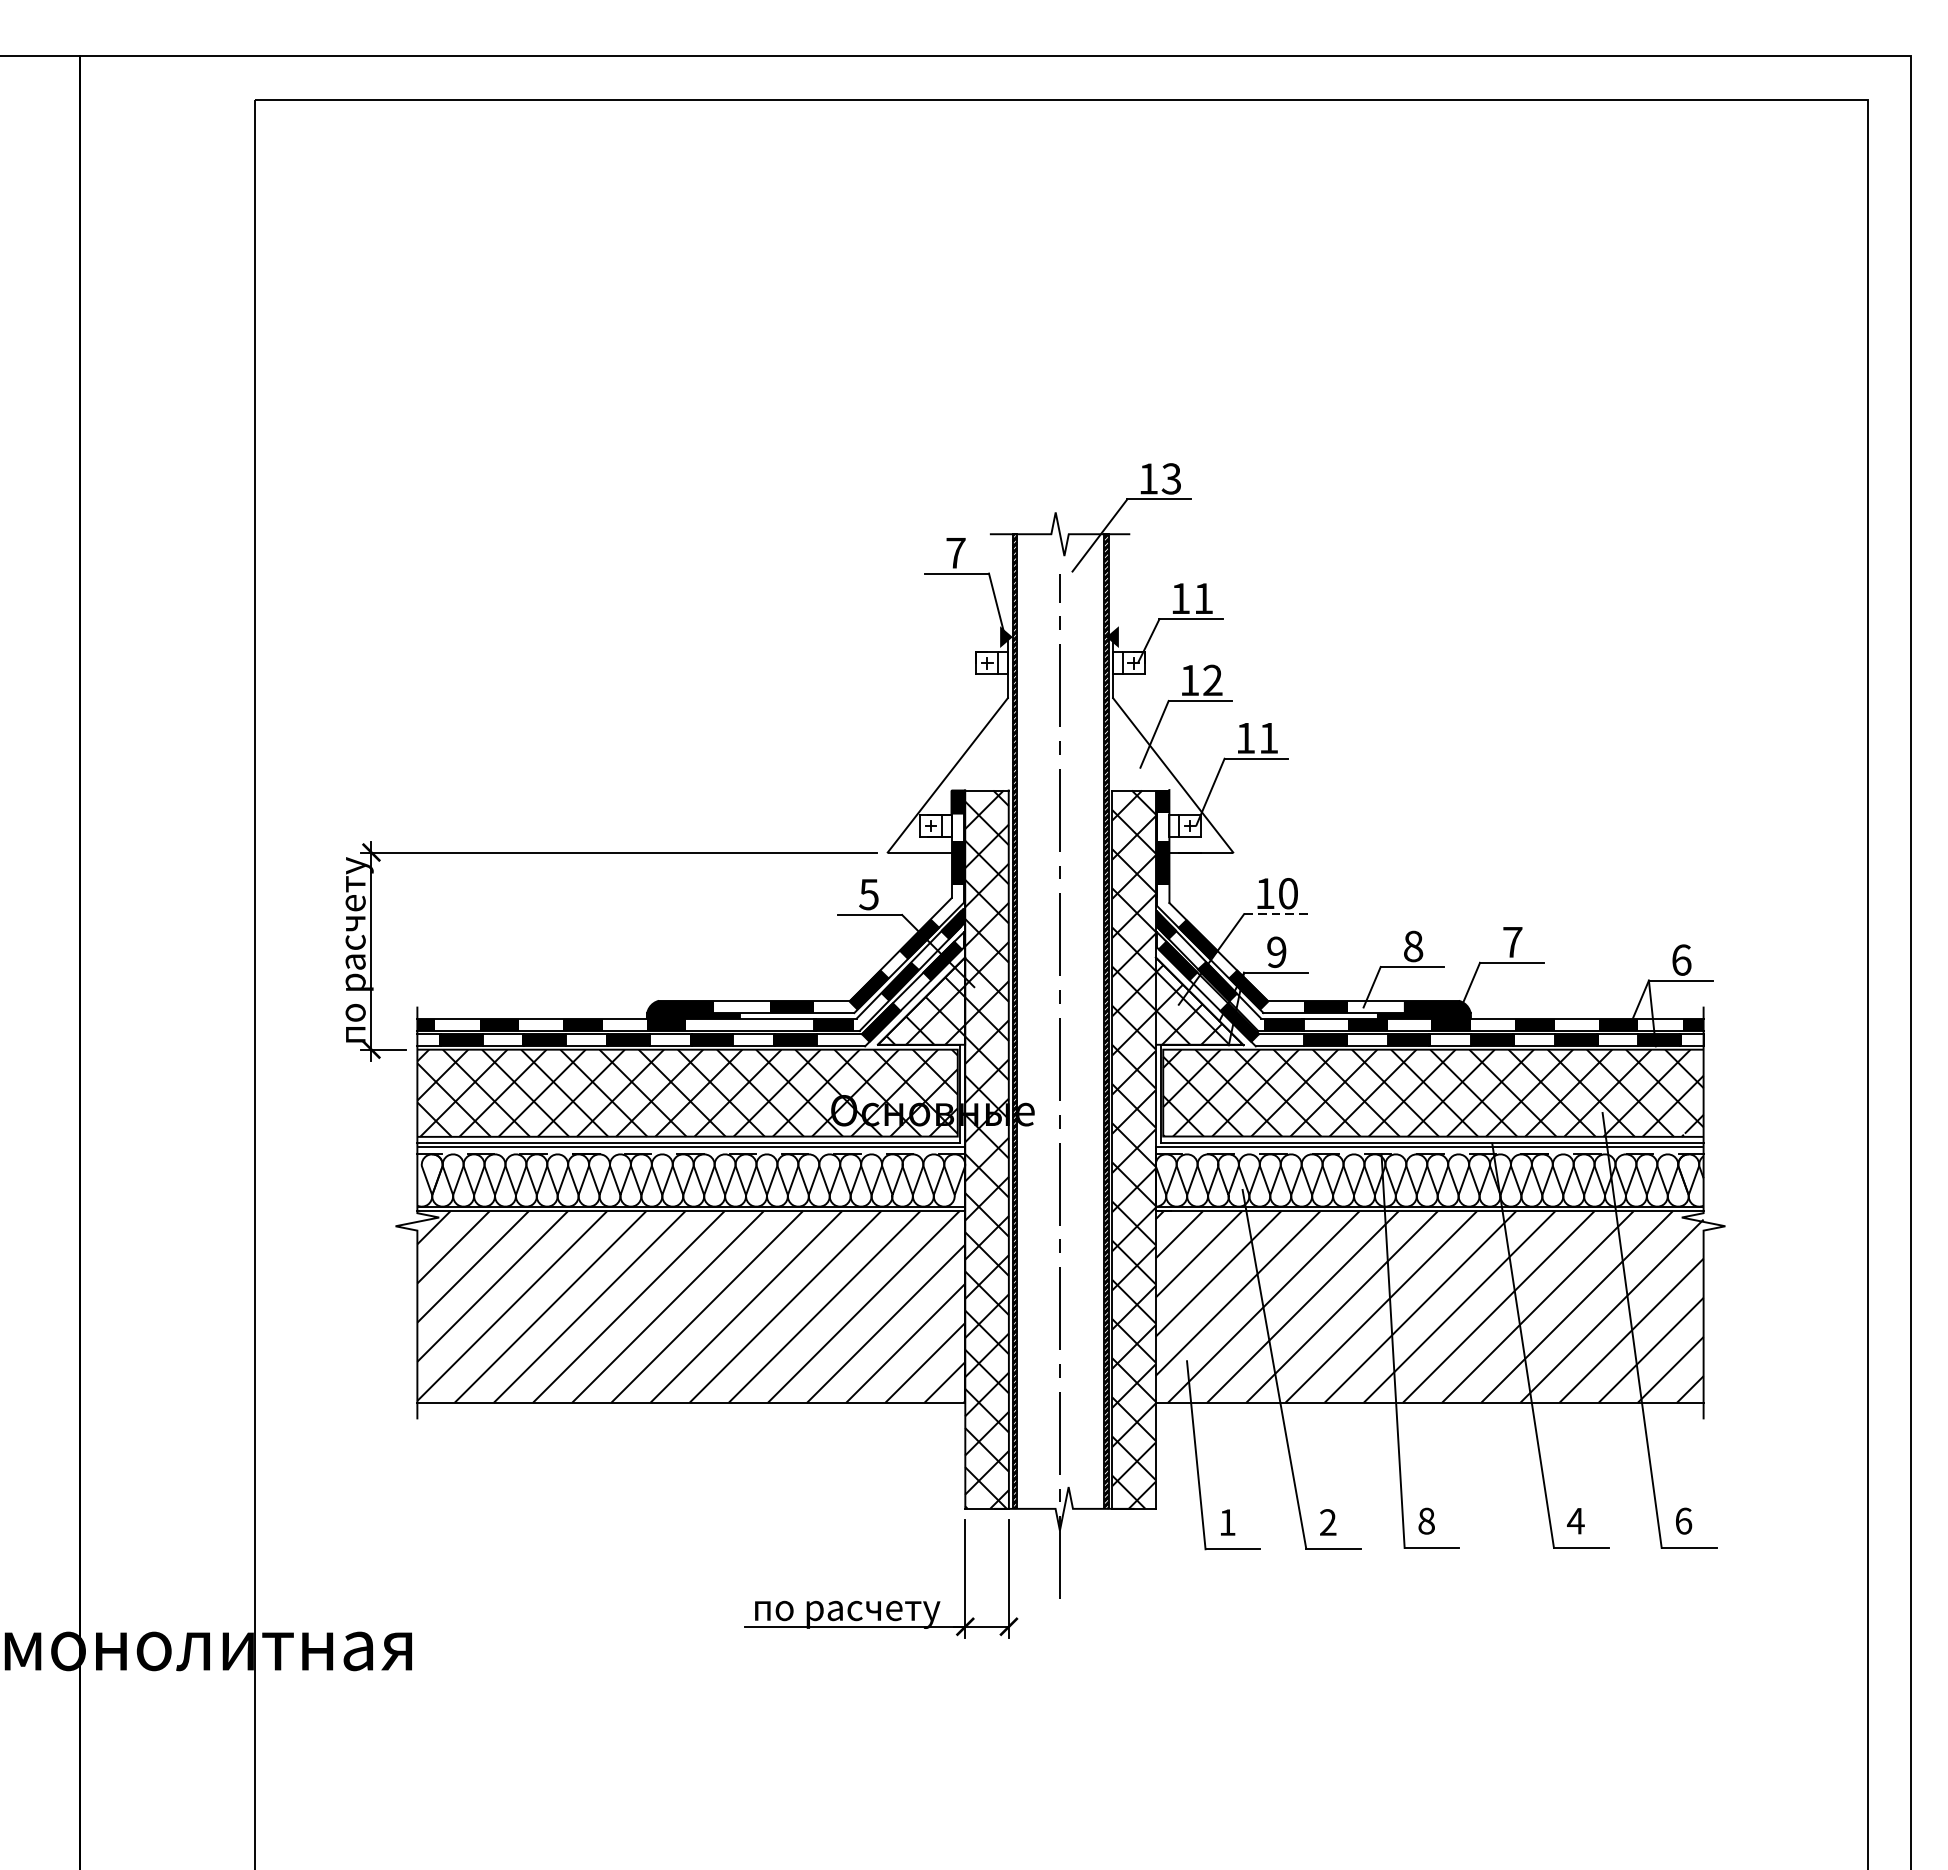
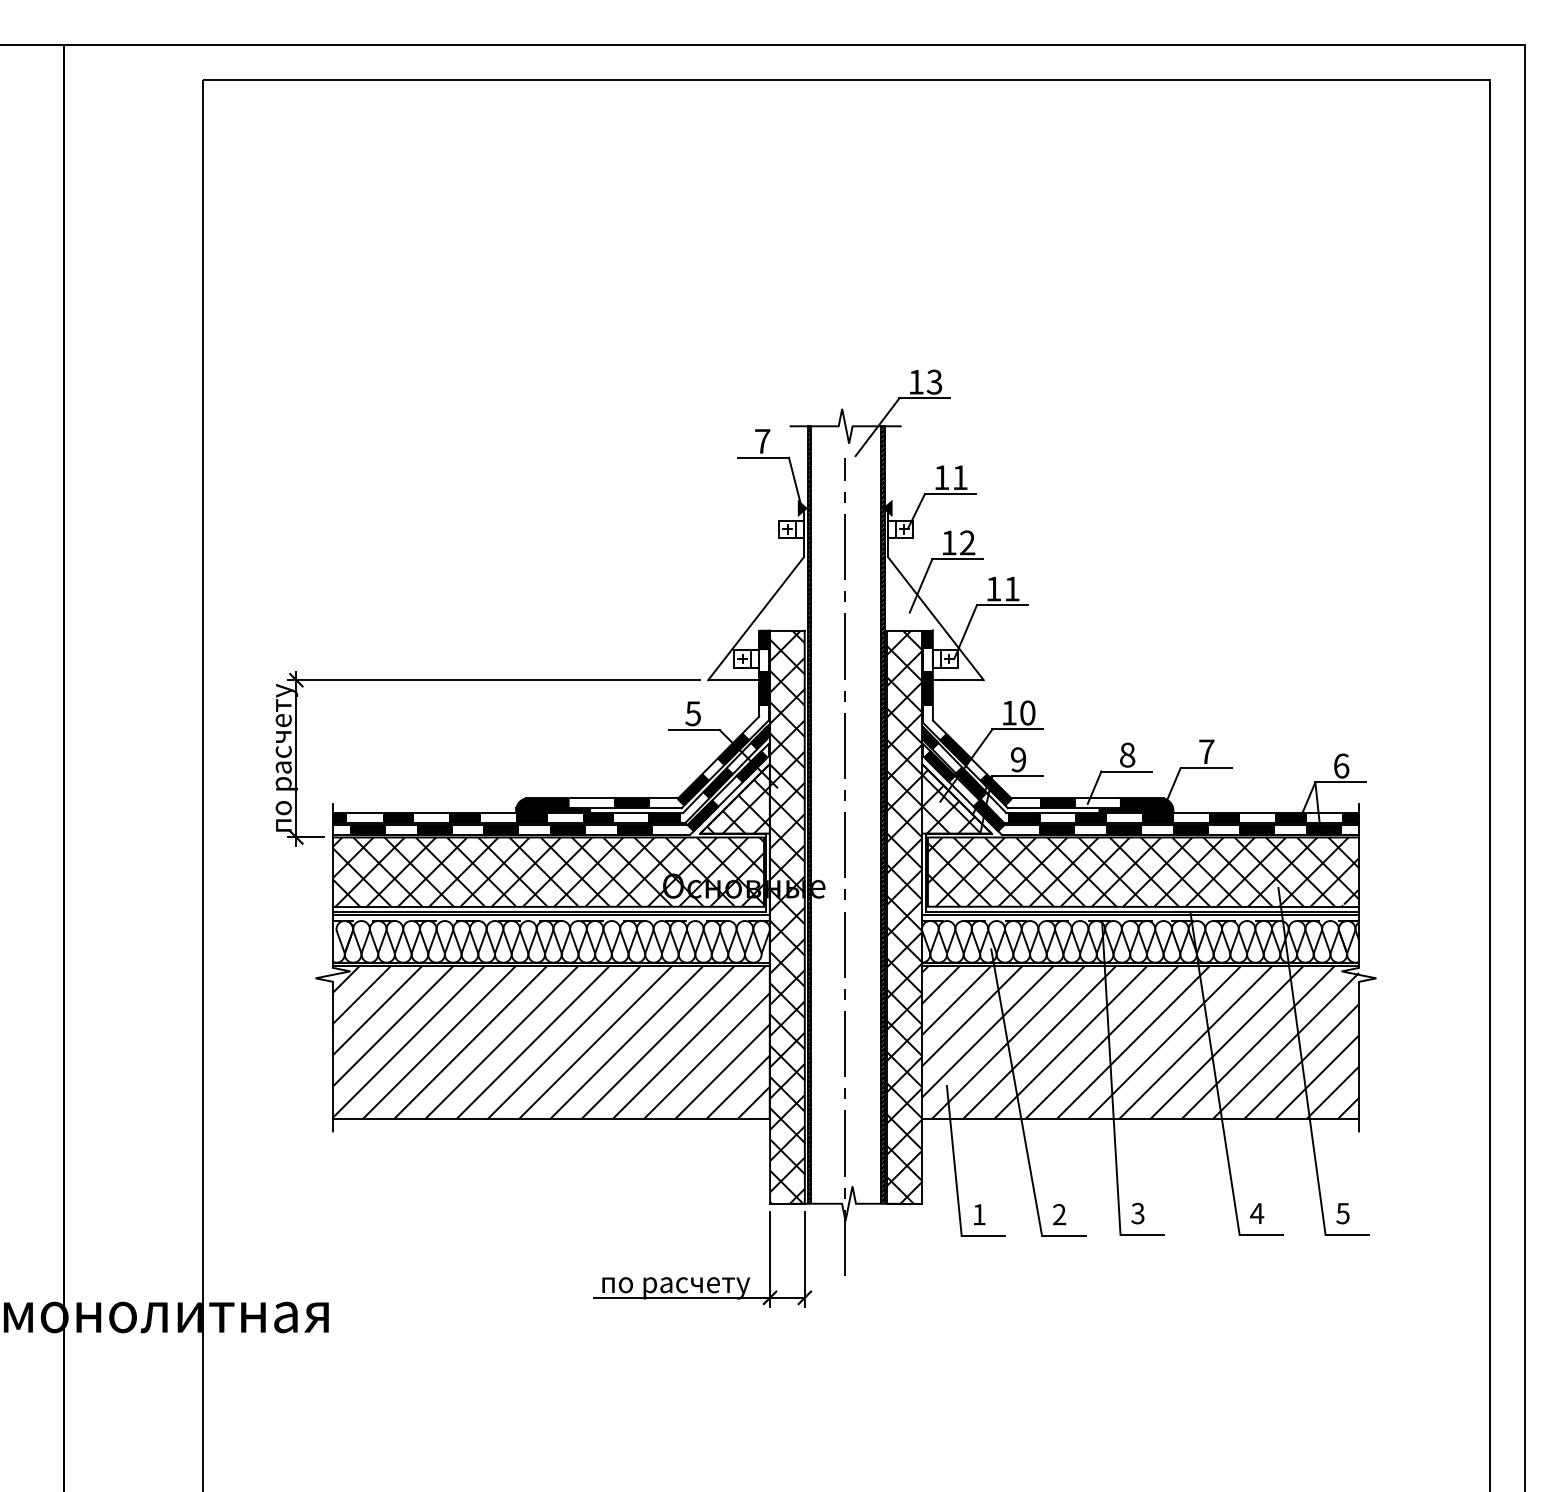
line: (1276, 914) -> (1018, 729), dashed -> solid
fill: (750, 1024) -> (598, 817), added
text: (1425, 1521) -> (1137, 1213), 8 -> 3
text: (1682, 1521) -> (1342, 1213), 6 -> 5

